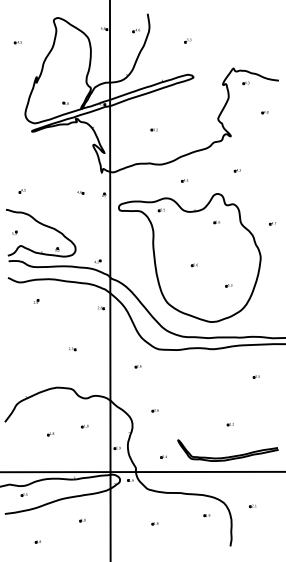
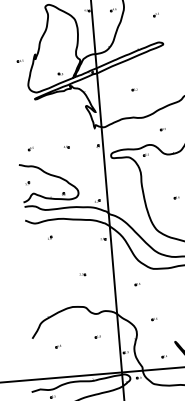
part: (17, 42) -> (19, 61), moved
part: (80, 192) -> (66, 146), moved
part: (50, 434) -> (58, 346), moved

